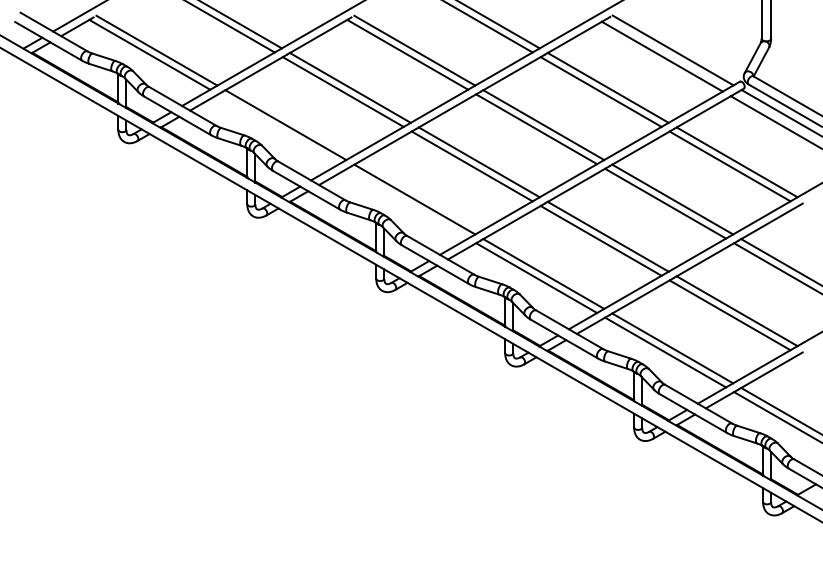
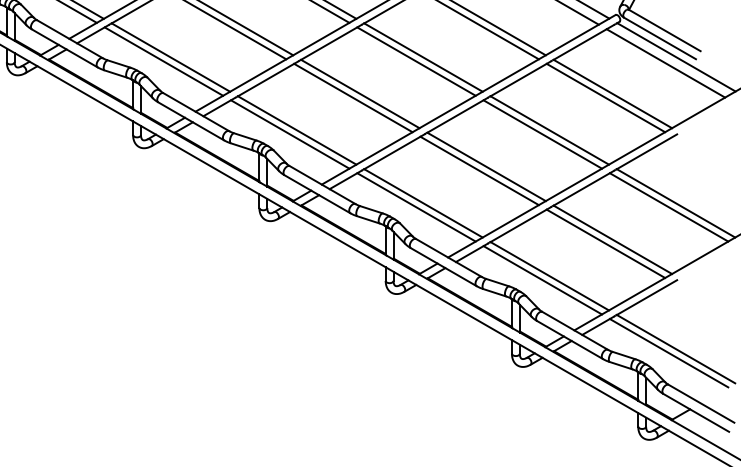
line: (278, 129) -> (163, 61), added
line: (407, 203) -> (290, 134), added

